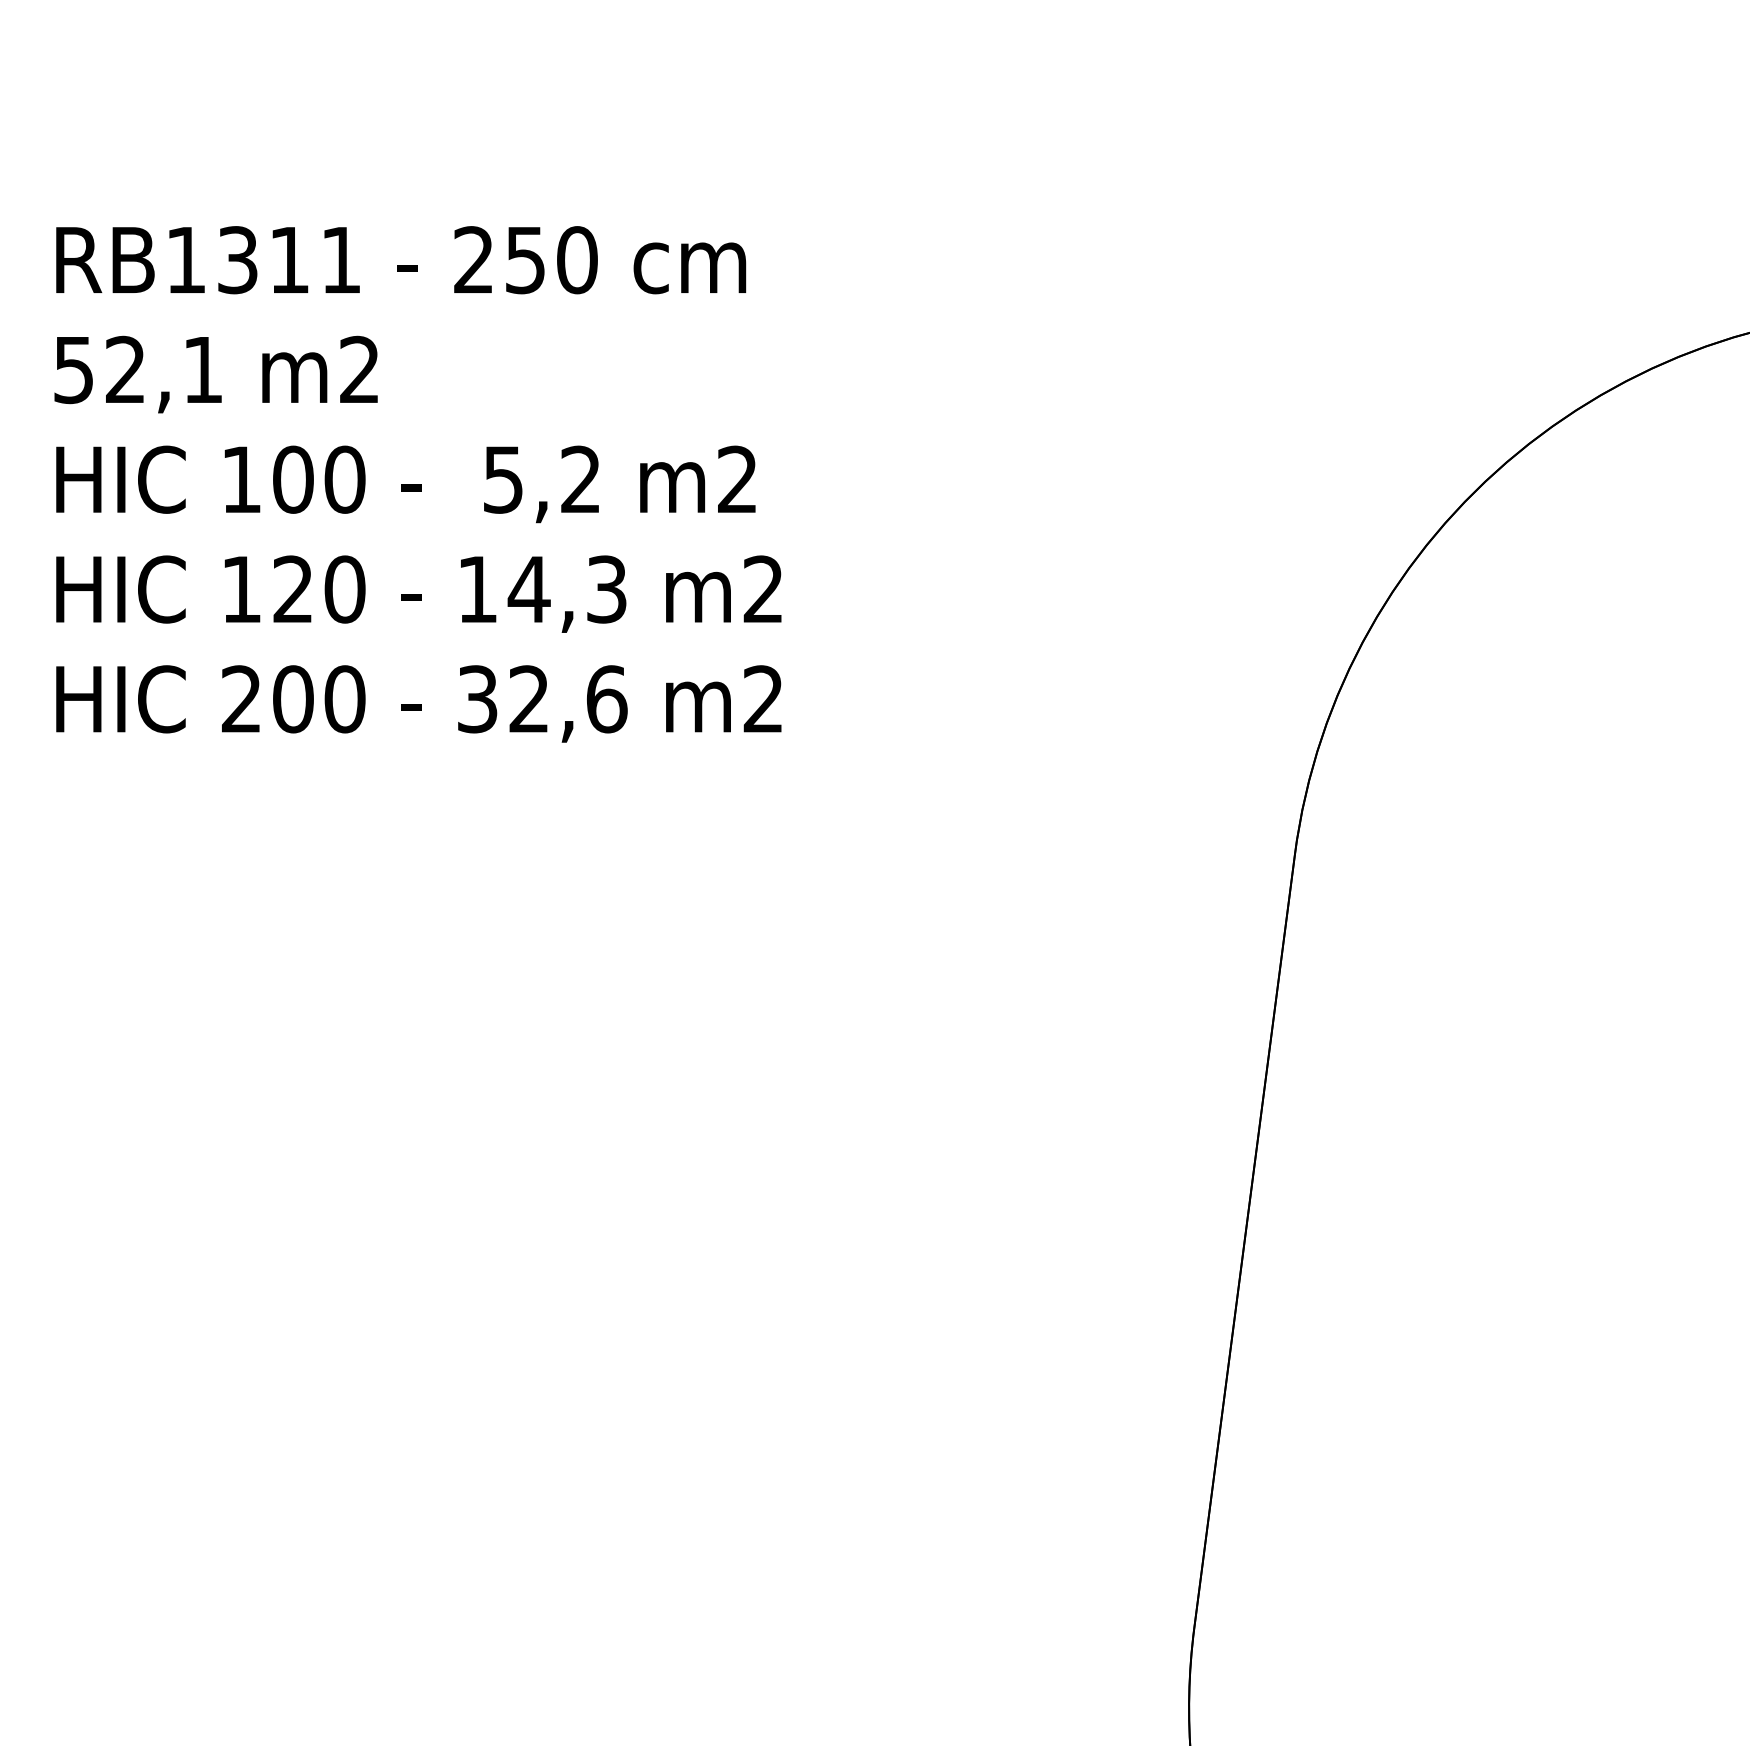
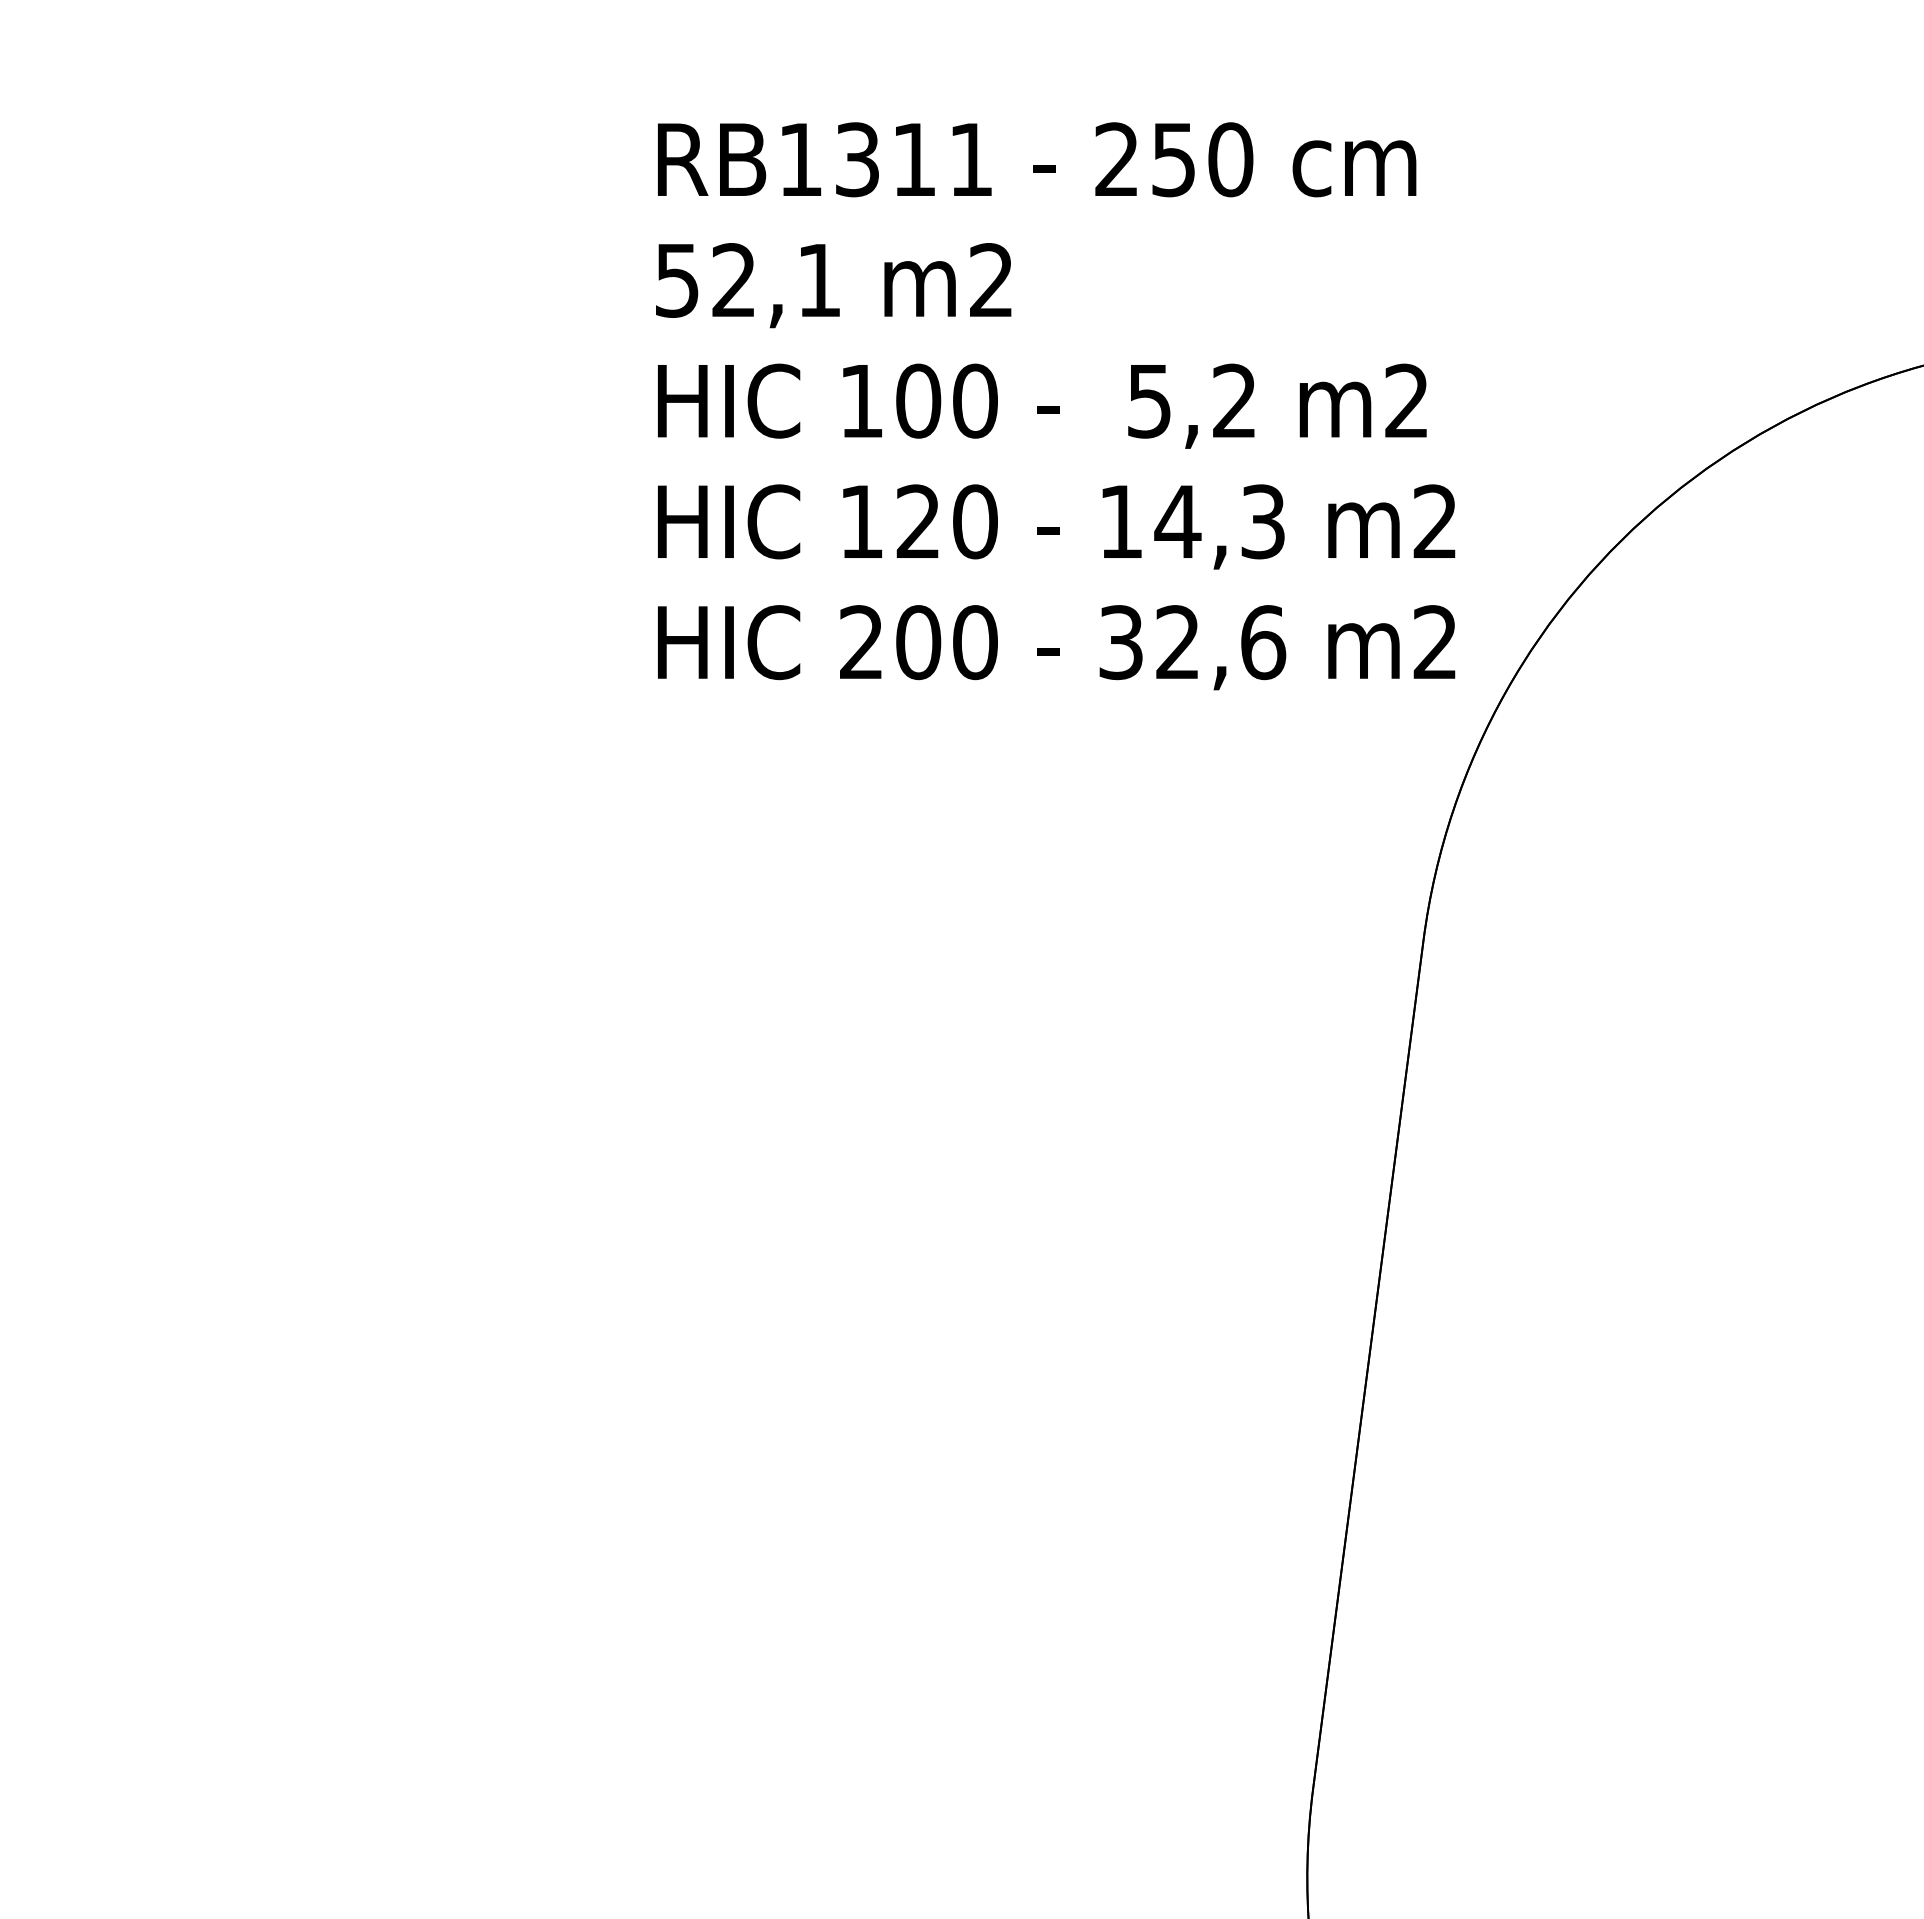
text: (417, 484) -> (1055, 406), moved

